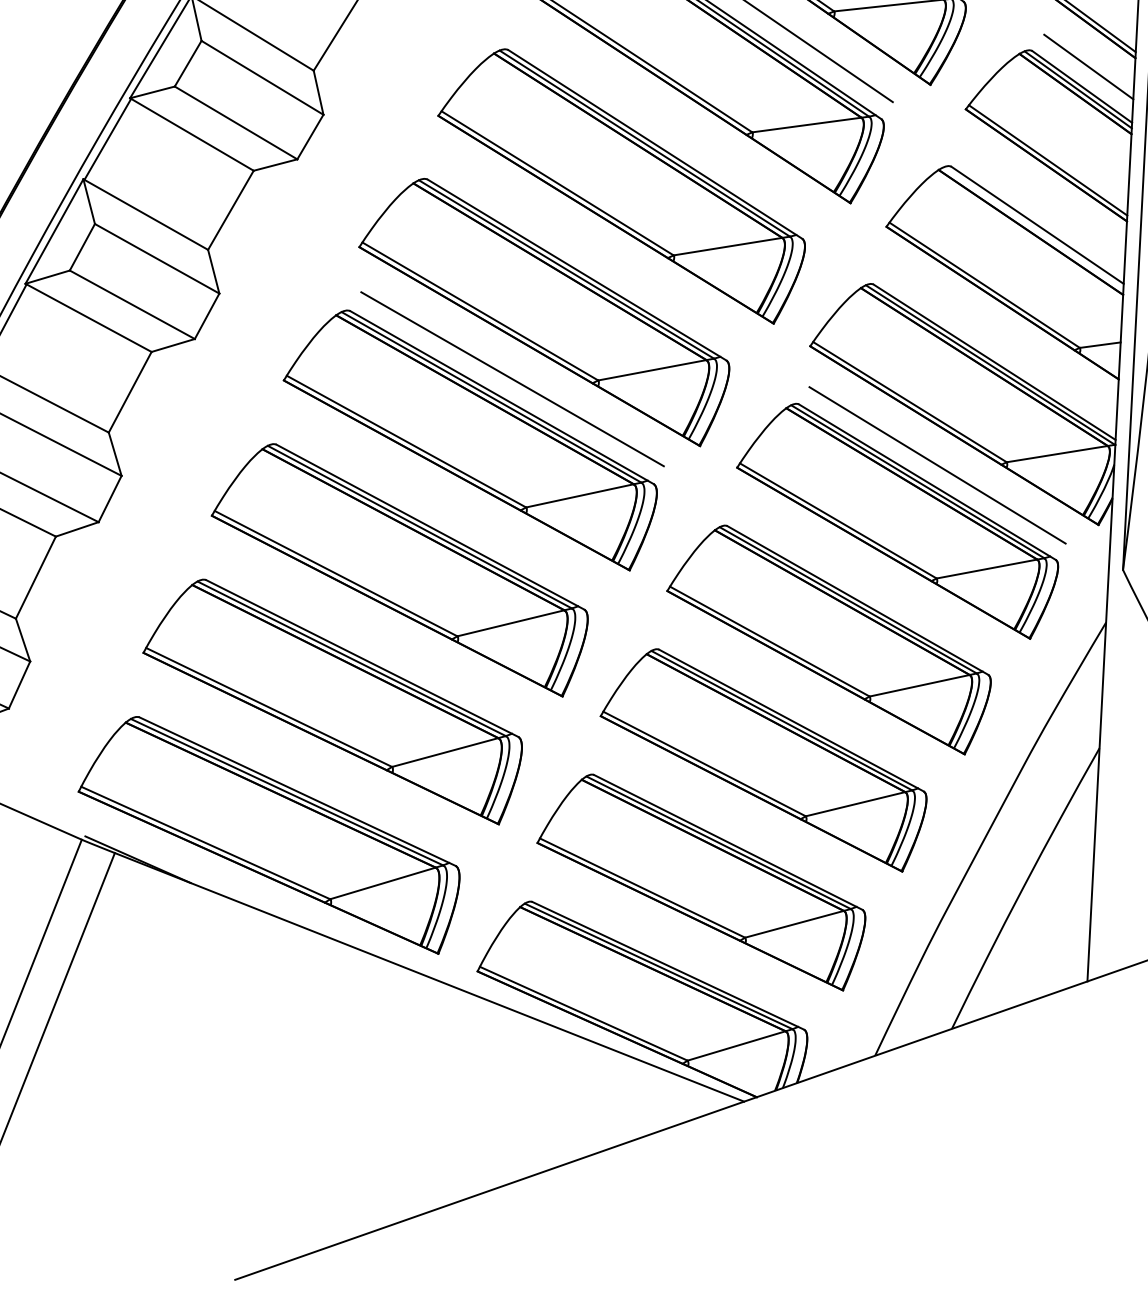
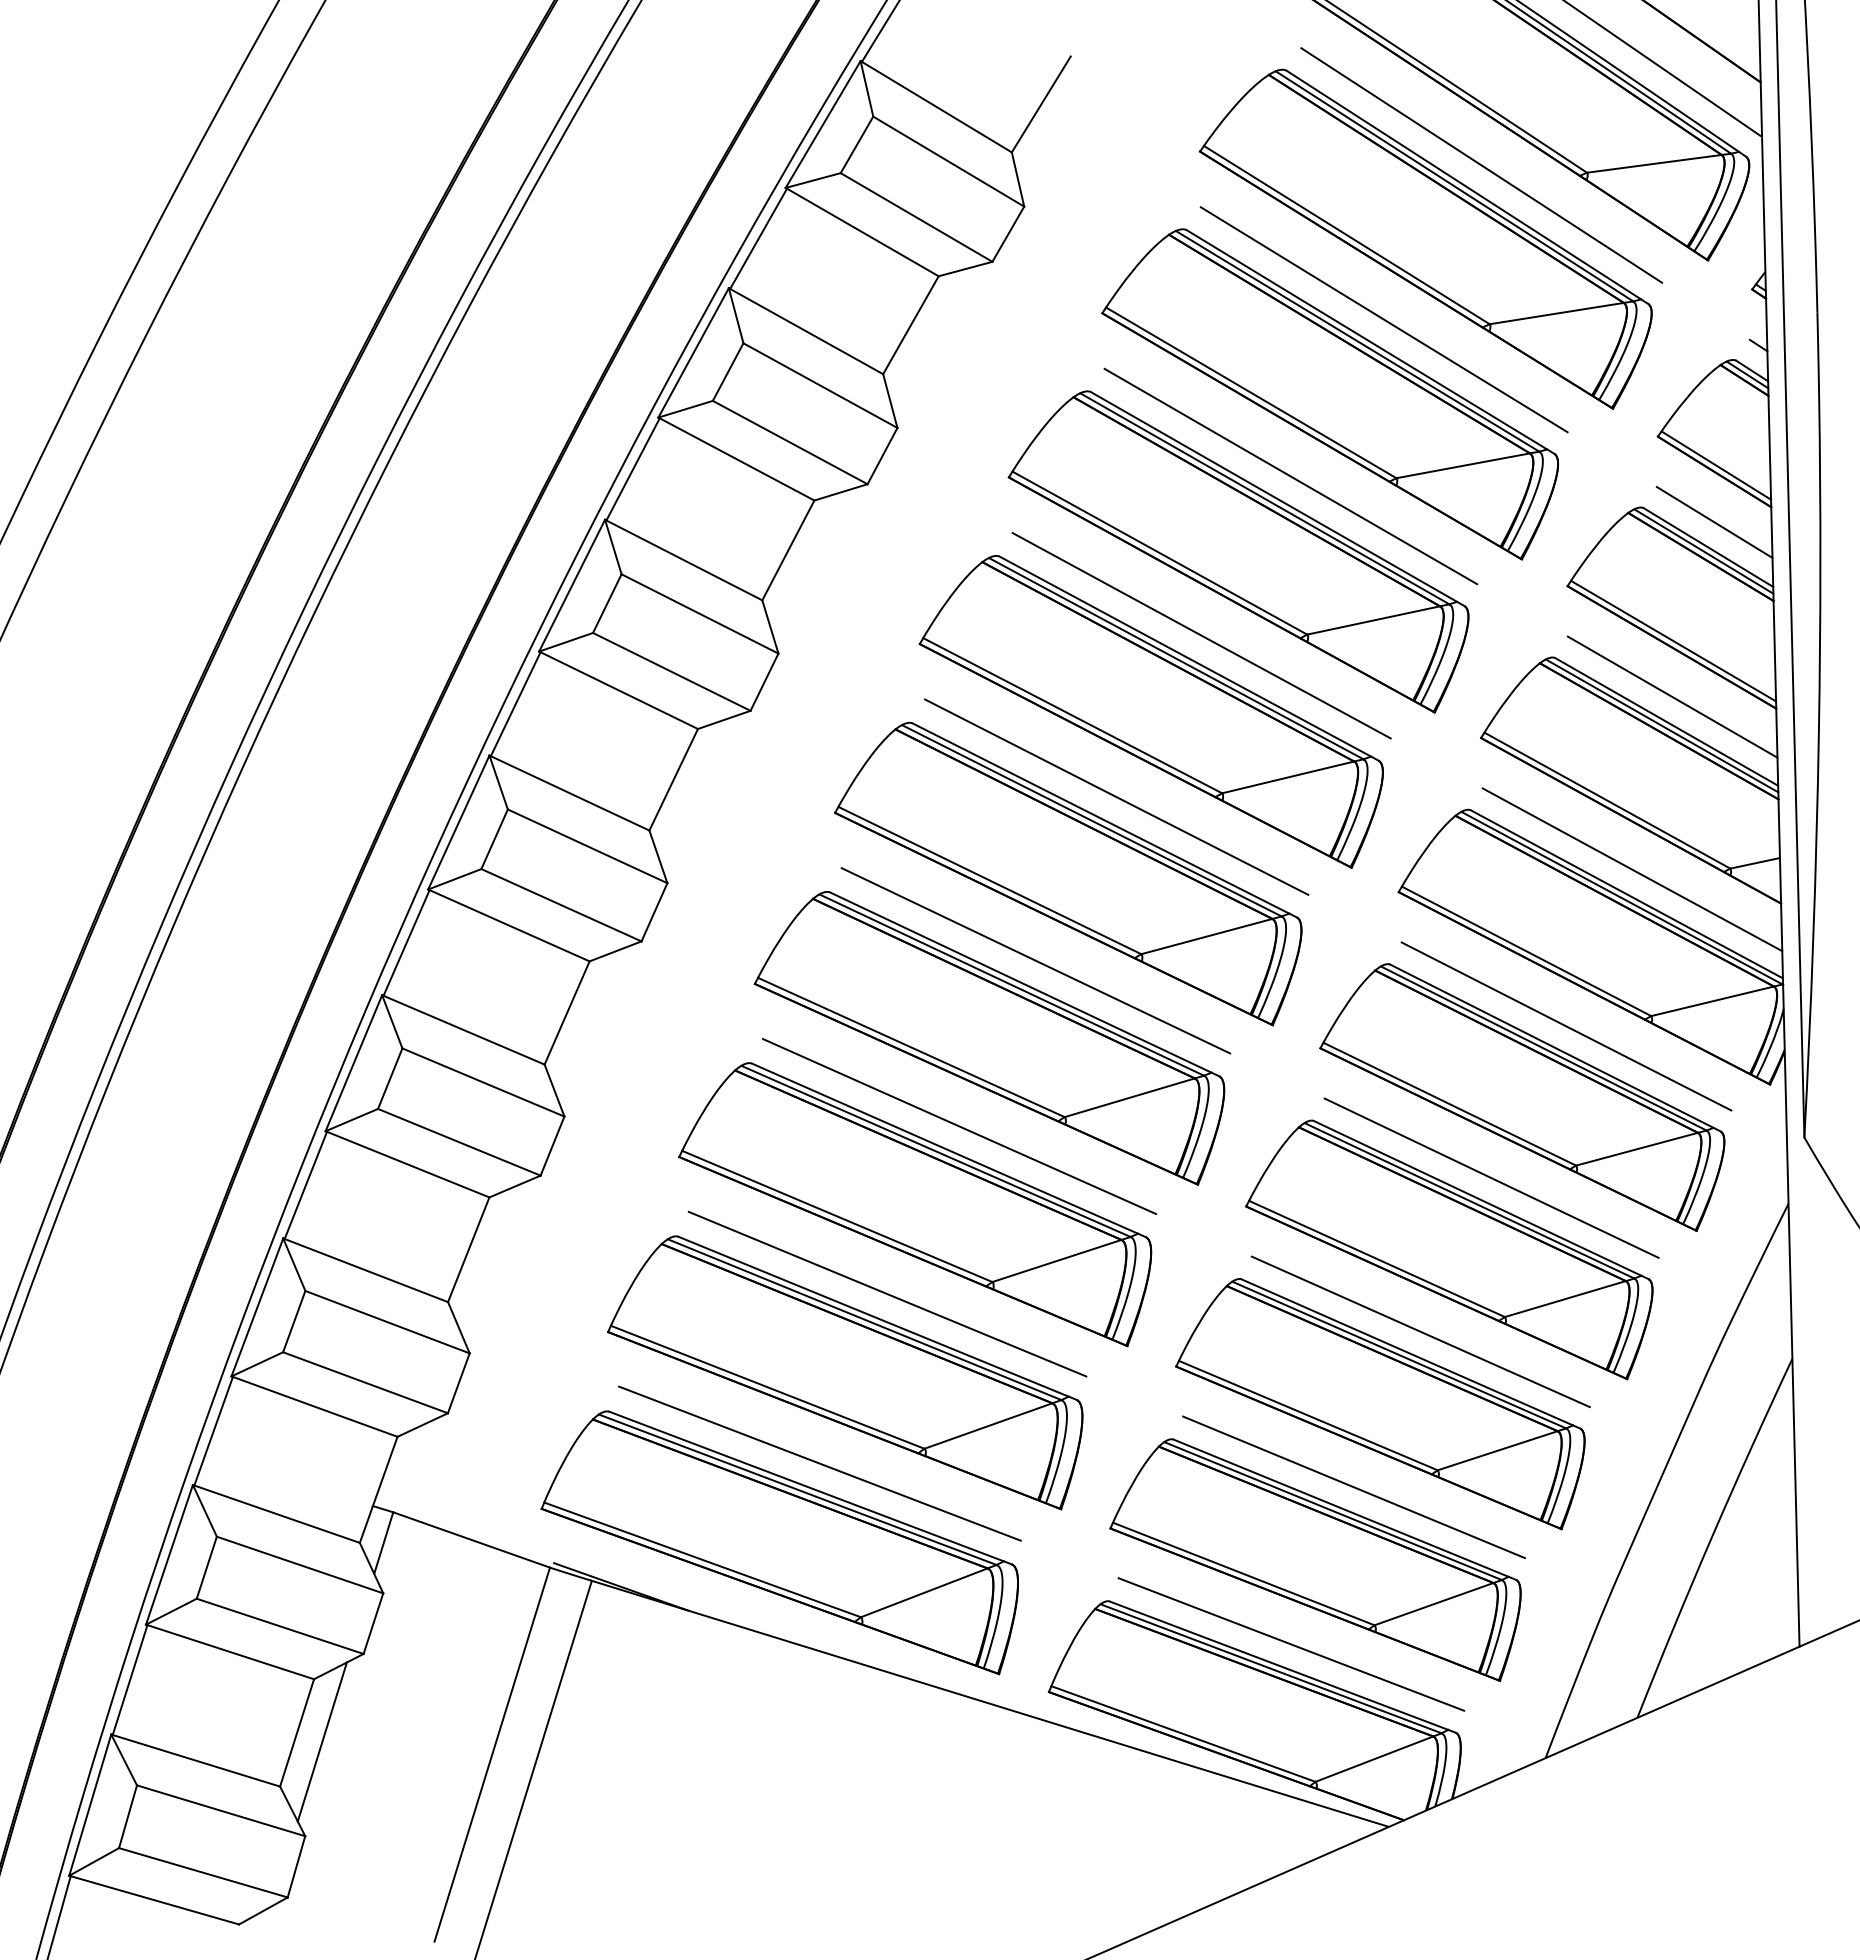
line: (666, 126) -> (1201, 635), added
line: (1043, 205) -> (1672, 696), added
line: (1033, 227) -> (1661, 725), added
line: (587, 251) -> (1116, 796), added
line: (1000, 342) -> (1632, 869), added
line: (440, 508) -> (959, 1126), added
line: (867, 582) -> (1491, 1177), added
line: (371, 639) -> (887, 1293), added
line: (800, 702) -> (1420, 1331), added
line: (306, 772) -> (819, 1463), added
line: (736, 824) -> (1353, 1487), added
line: (676, 948) -> (1291, 1644), added

